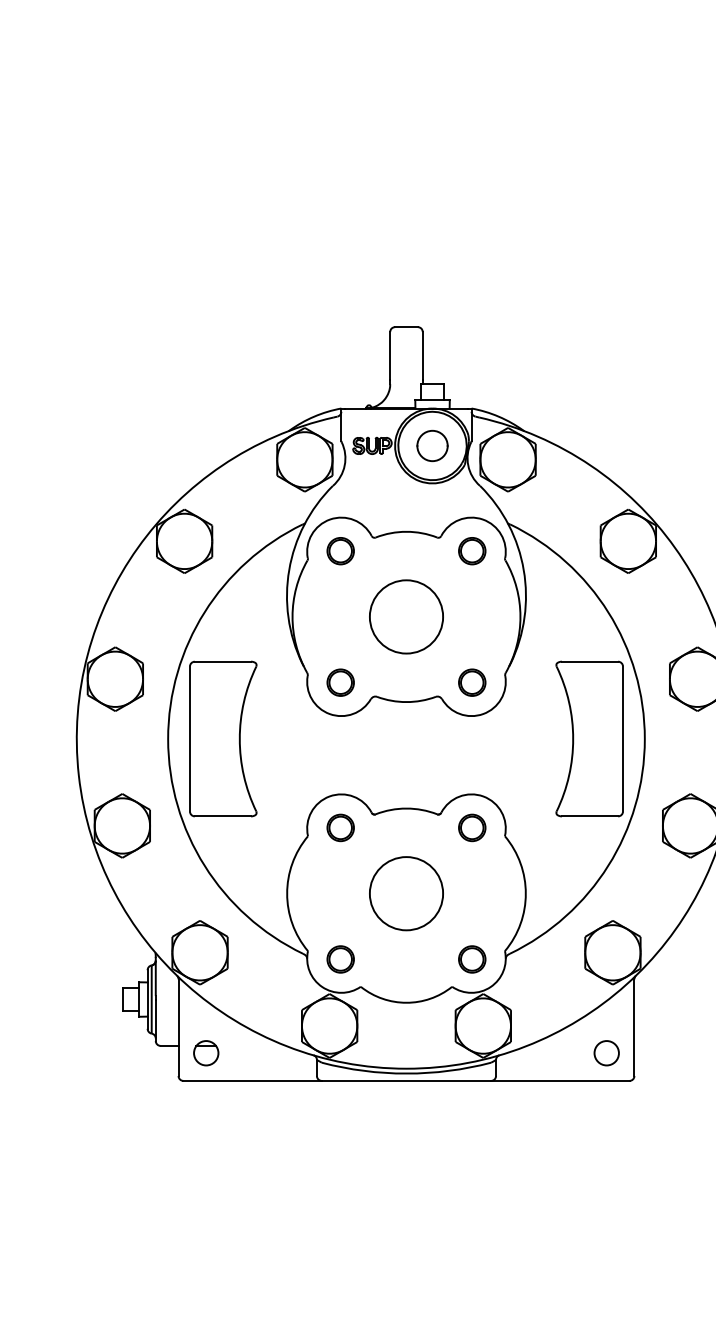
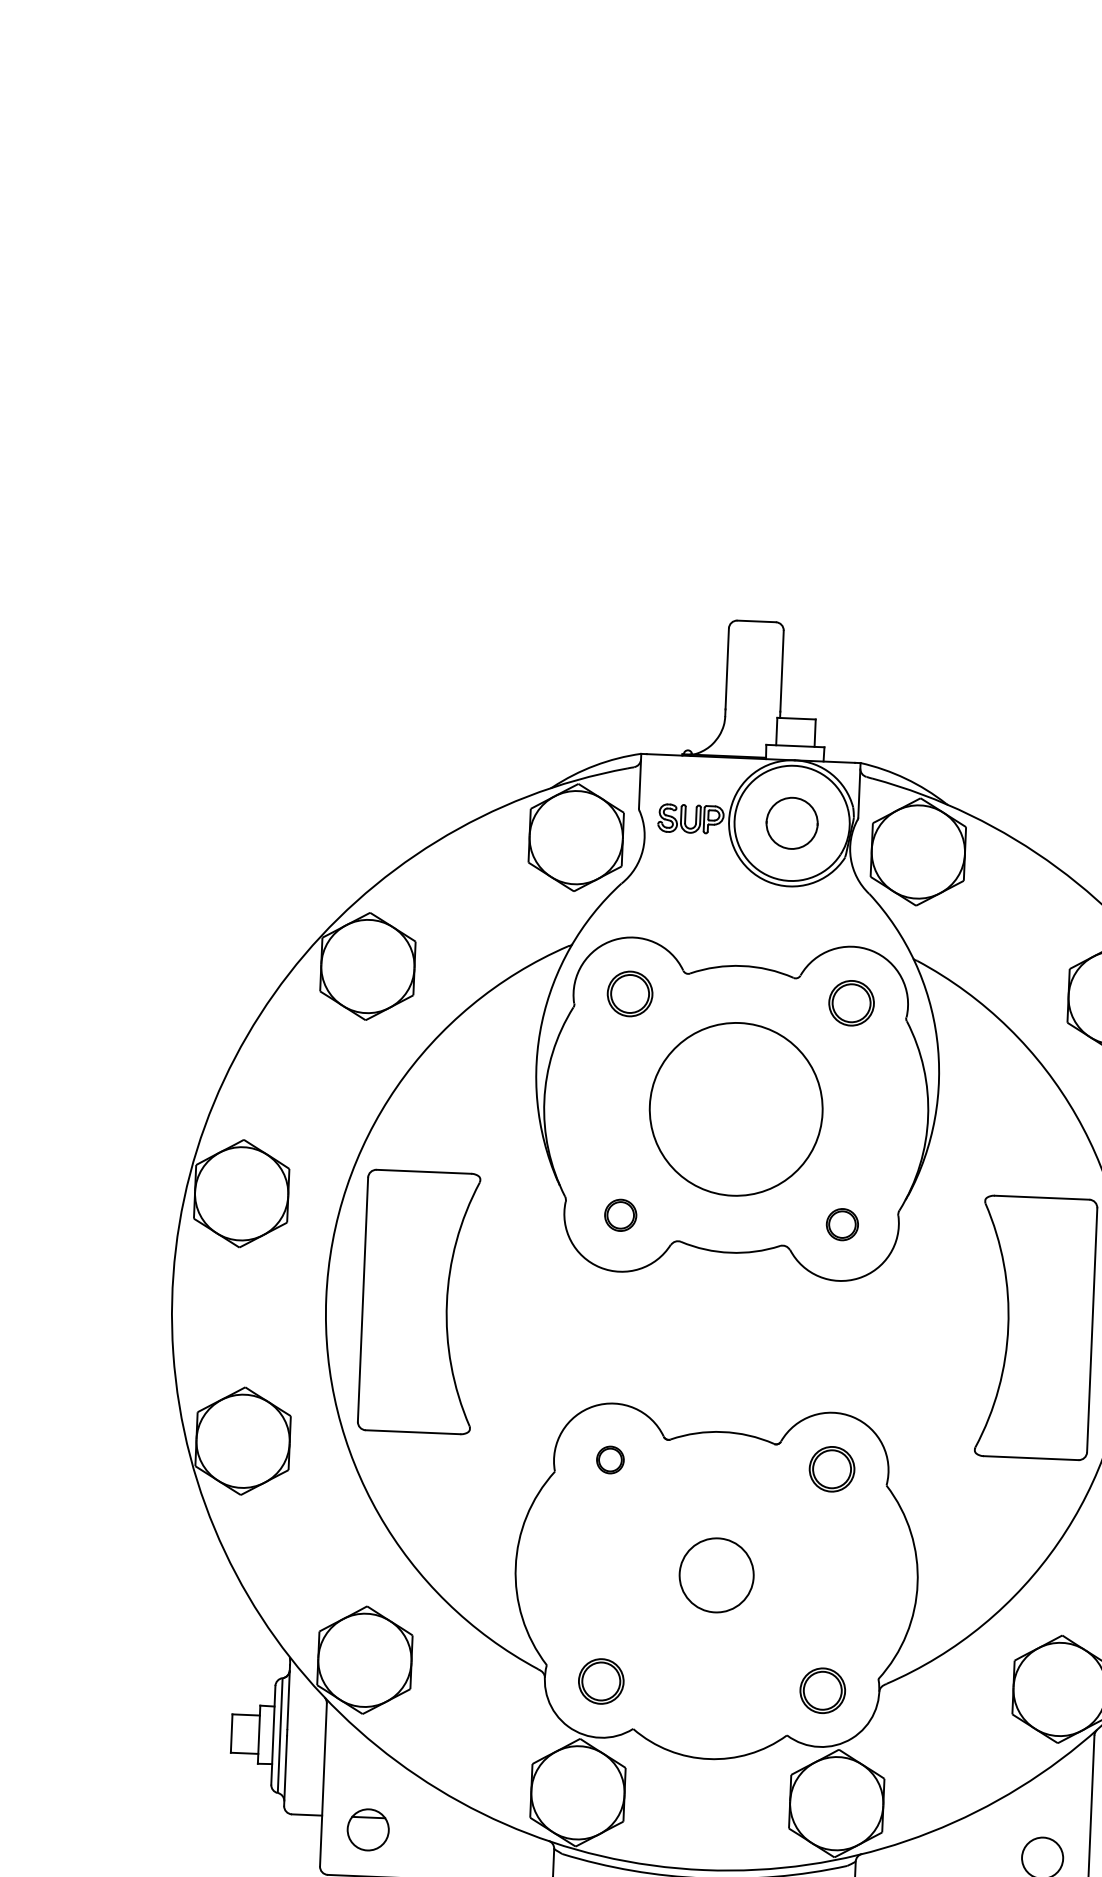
circle: (406, 616) -> (736, 1108), size x1.4
part: (340, 682) -> (620, 1215), size x0.7
part: (472, 682) -> (842, 1224), size x0.7
part: (340, 827) -> (610, 1459), size x0.6
circle: (406, 893) -> (716, 1575), size x0.6

